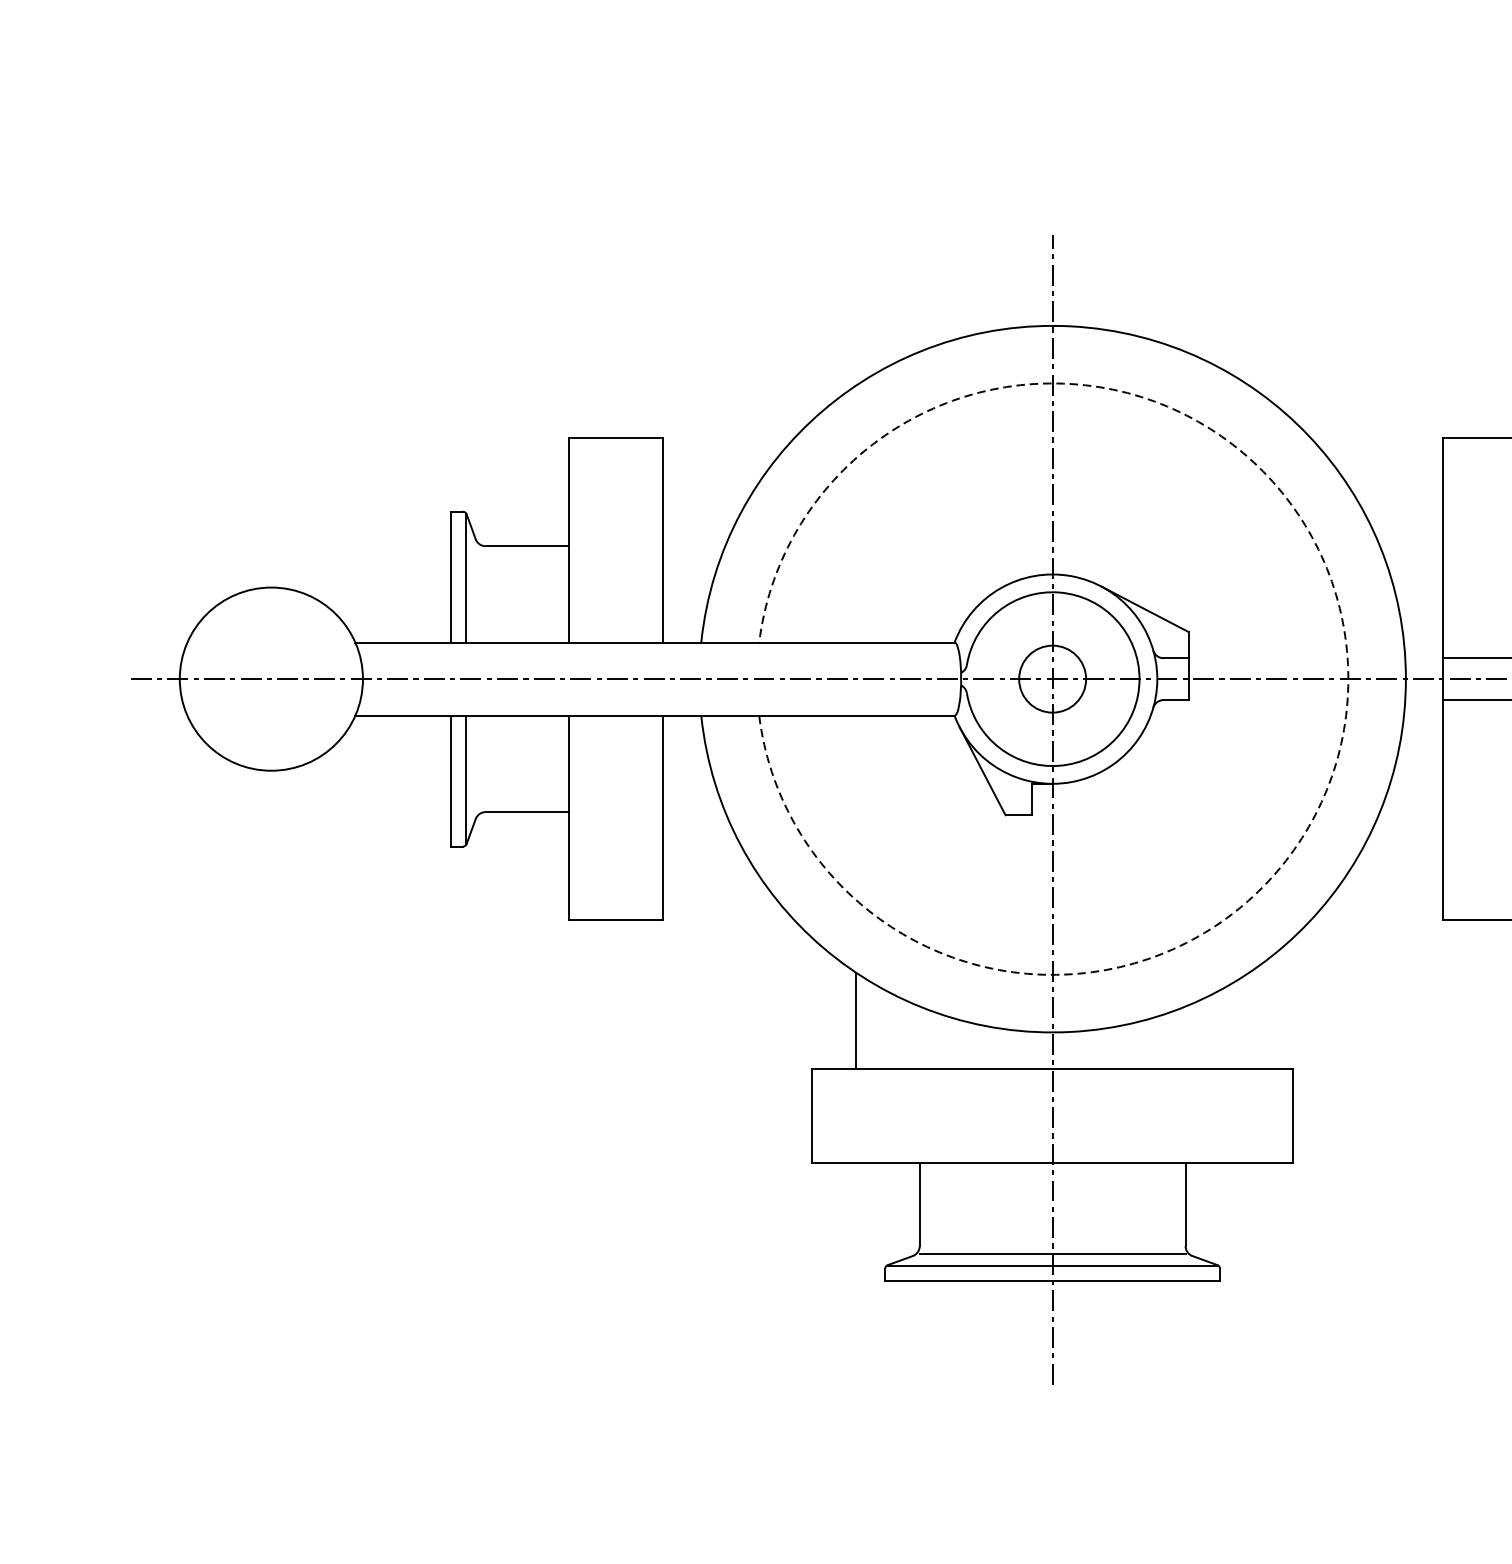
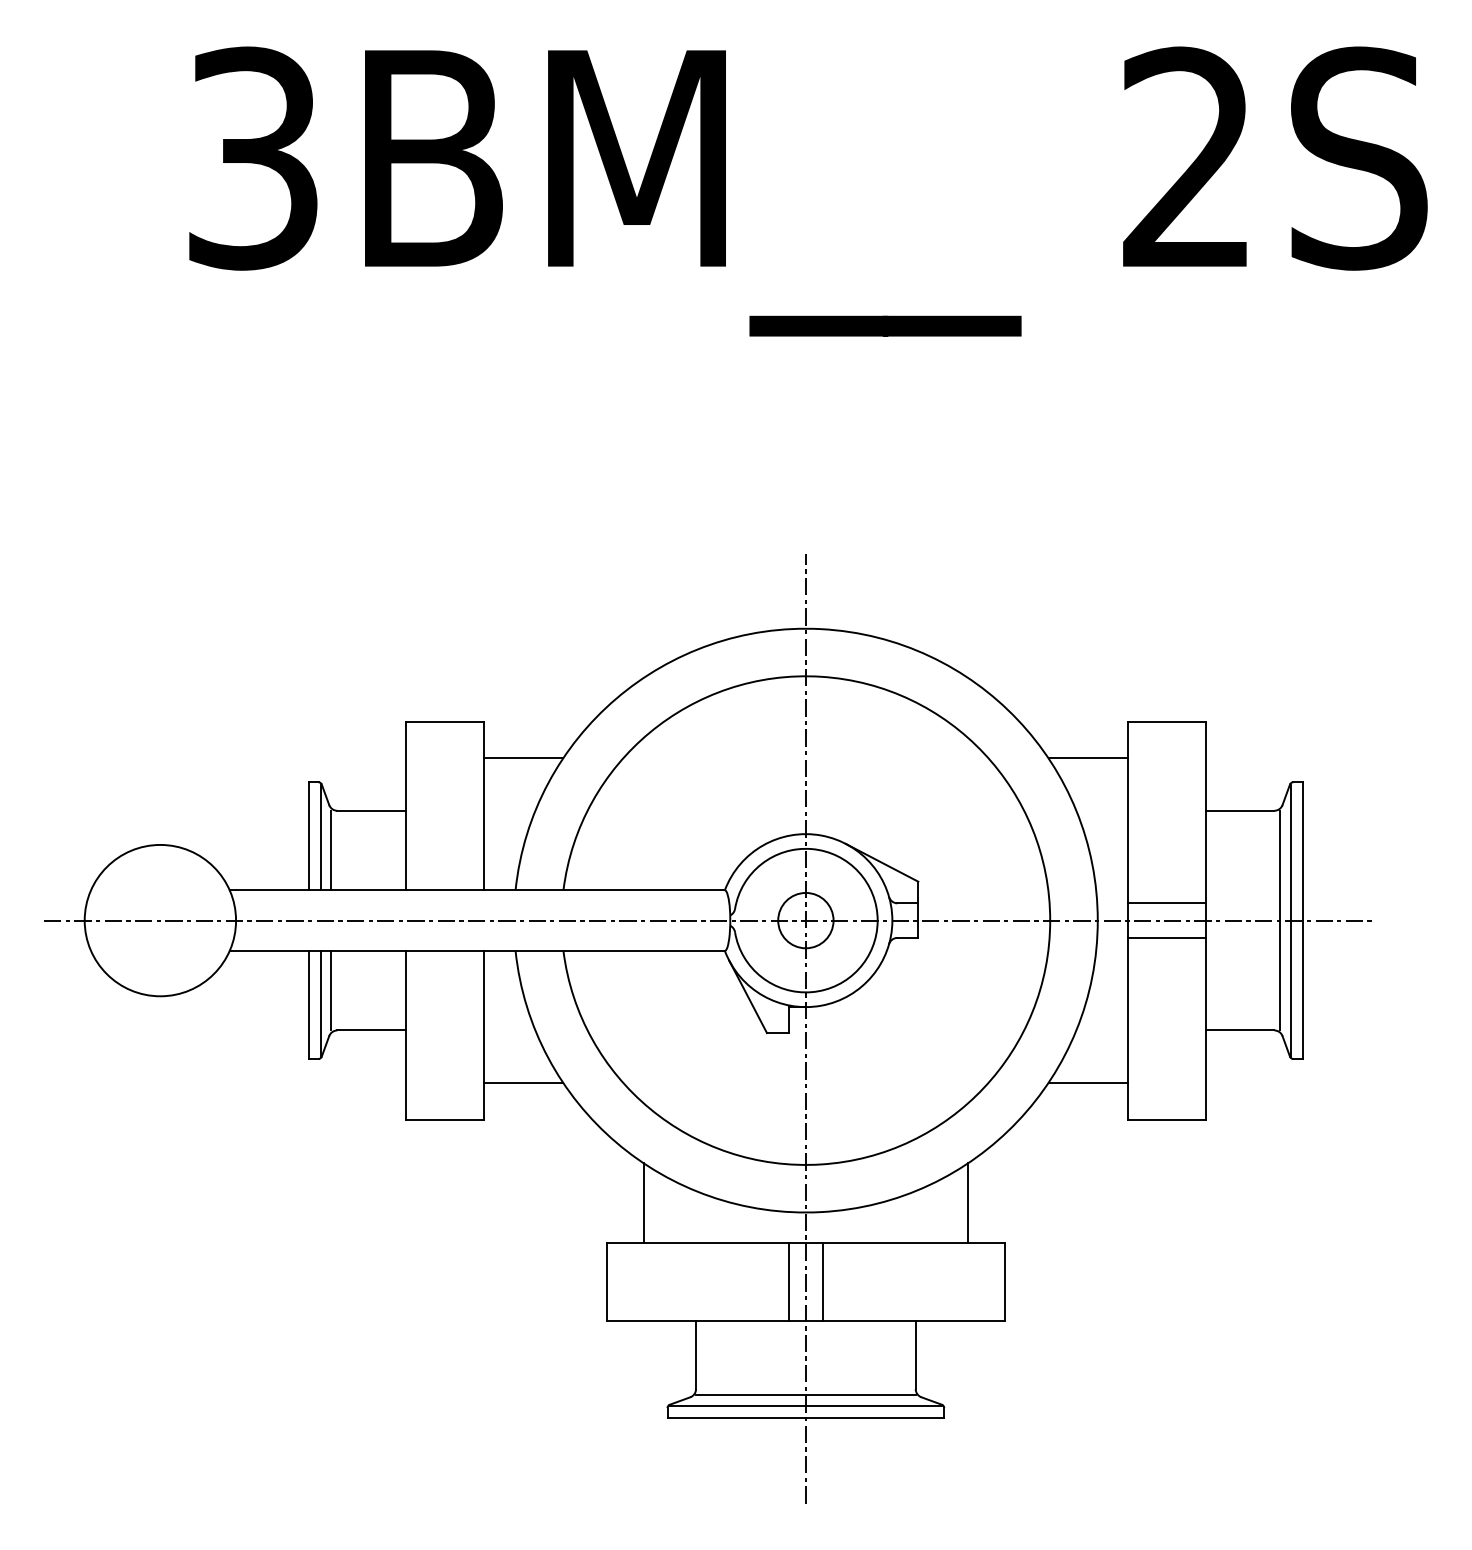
line: (710, 482) -> (523, 758), added
line: (1394, 482) -> (1088, 758), added
line: (478, 594) -> (331, 850), added
arc: (1348, 679) -> (1050, 920), dashed -> solid
line: (478, 763) -> (331, 990), added
line: (710, 875) -> (523, 1082), added
line: (1394, 875) -> (1088, 1082), added
line: (1249, 1020) -> (968, 1202), added
line: (1031, 1115) -> (788, 1281), added
line: (1073, 1115) -> (823, 1281), added

